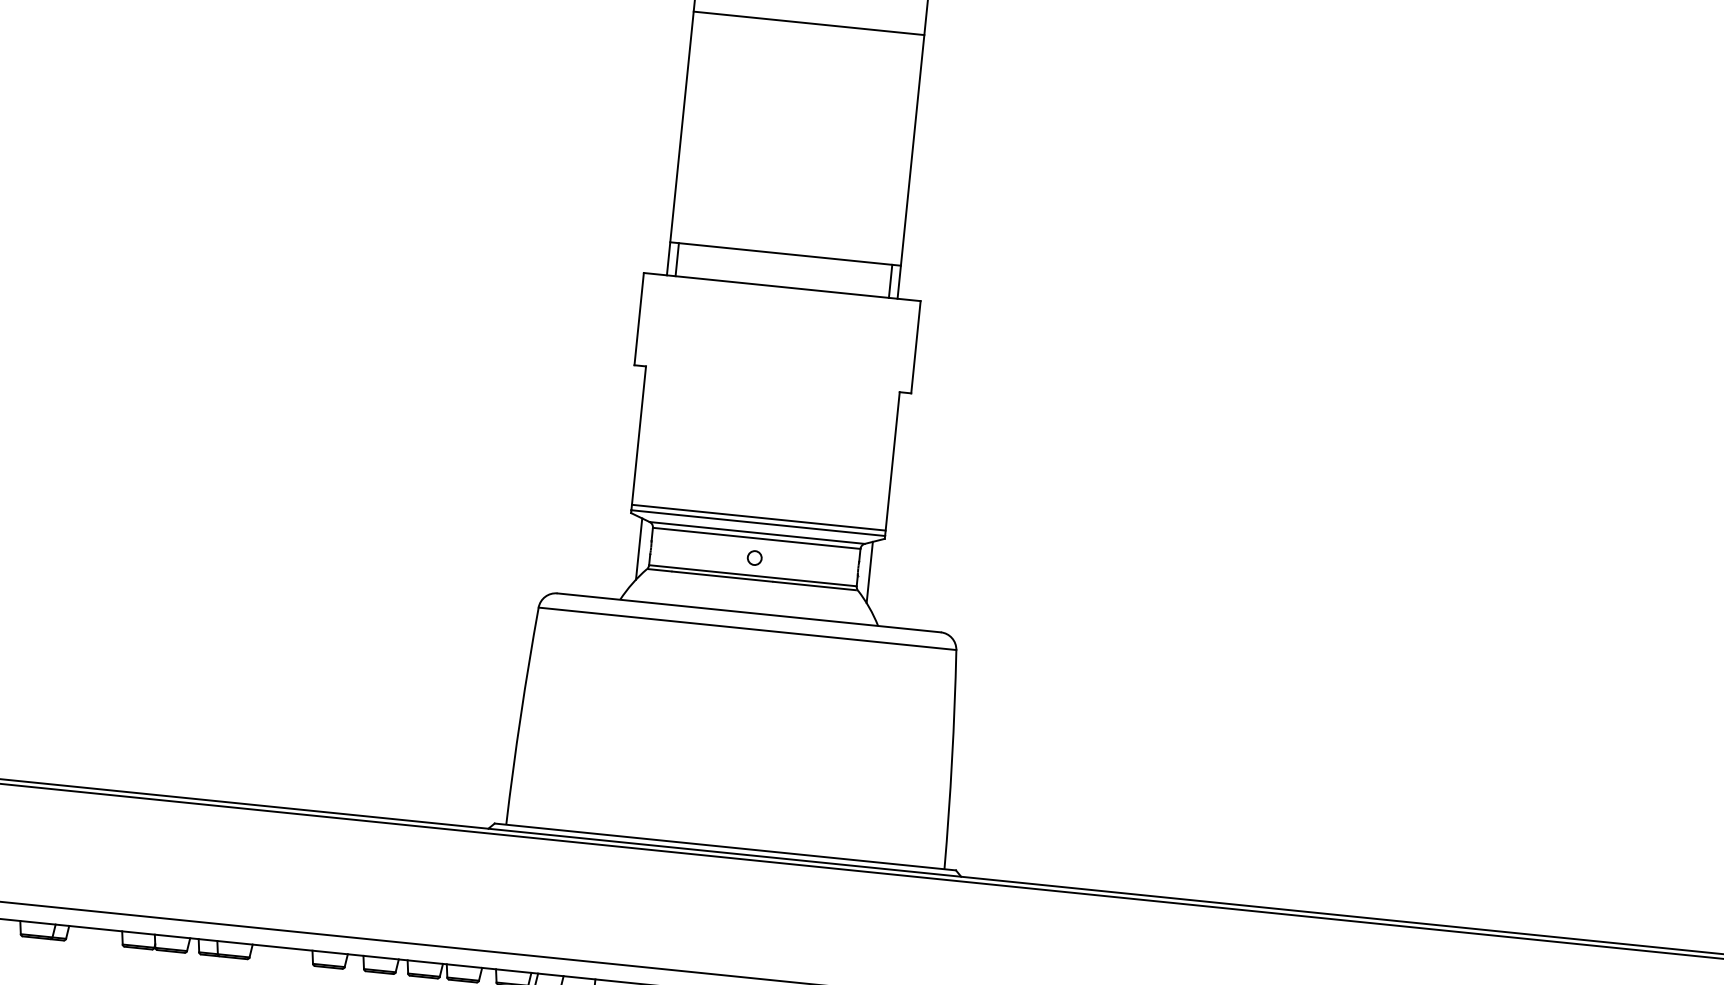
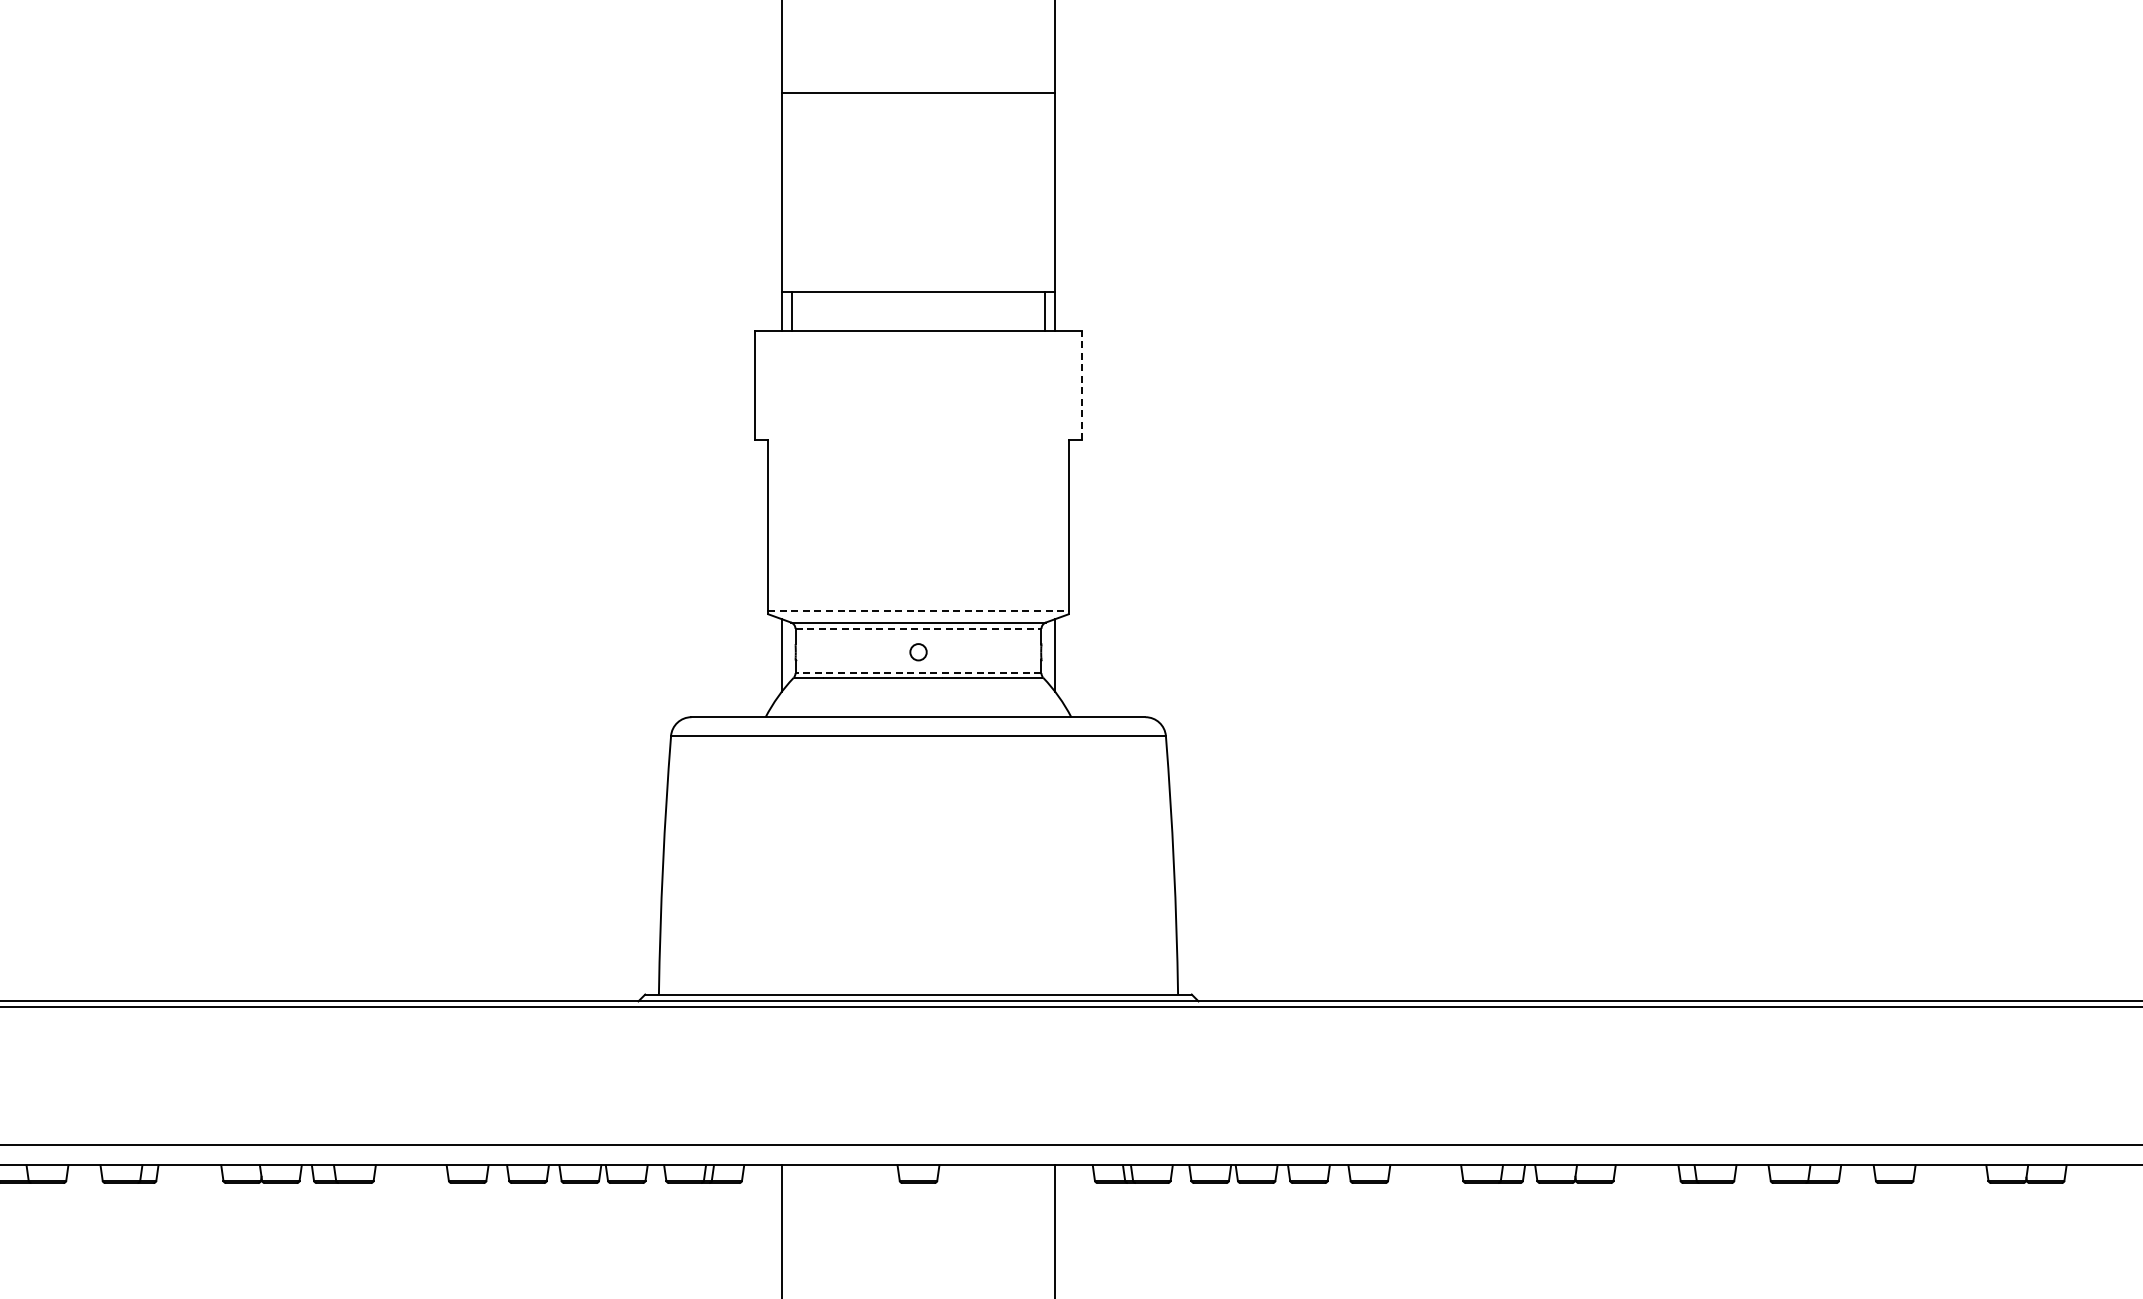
line: (809, 23) -> (918, 92), moved
line: (916, 346) -> (1082, 385), solid -> dashed
line: (758, 517) -> (918, 604), removed
line: (759, 522) -> (919, 610), solid -> dashed
line: (756, 538) -> (918, 628), solid -> dashed
line: (752, 575) -> (918, 673), solid -> dashed

